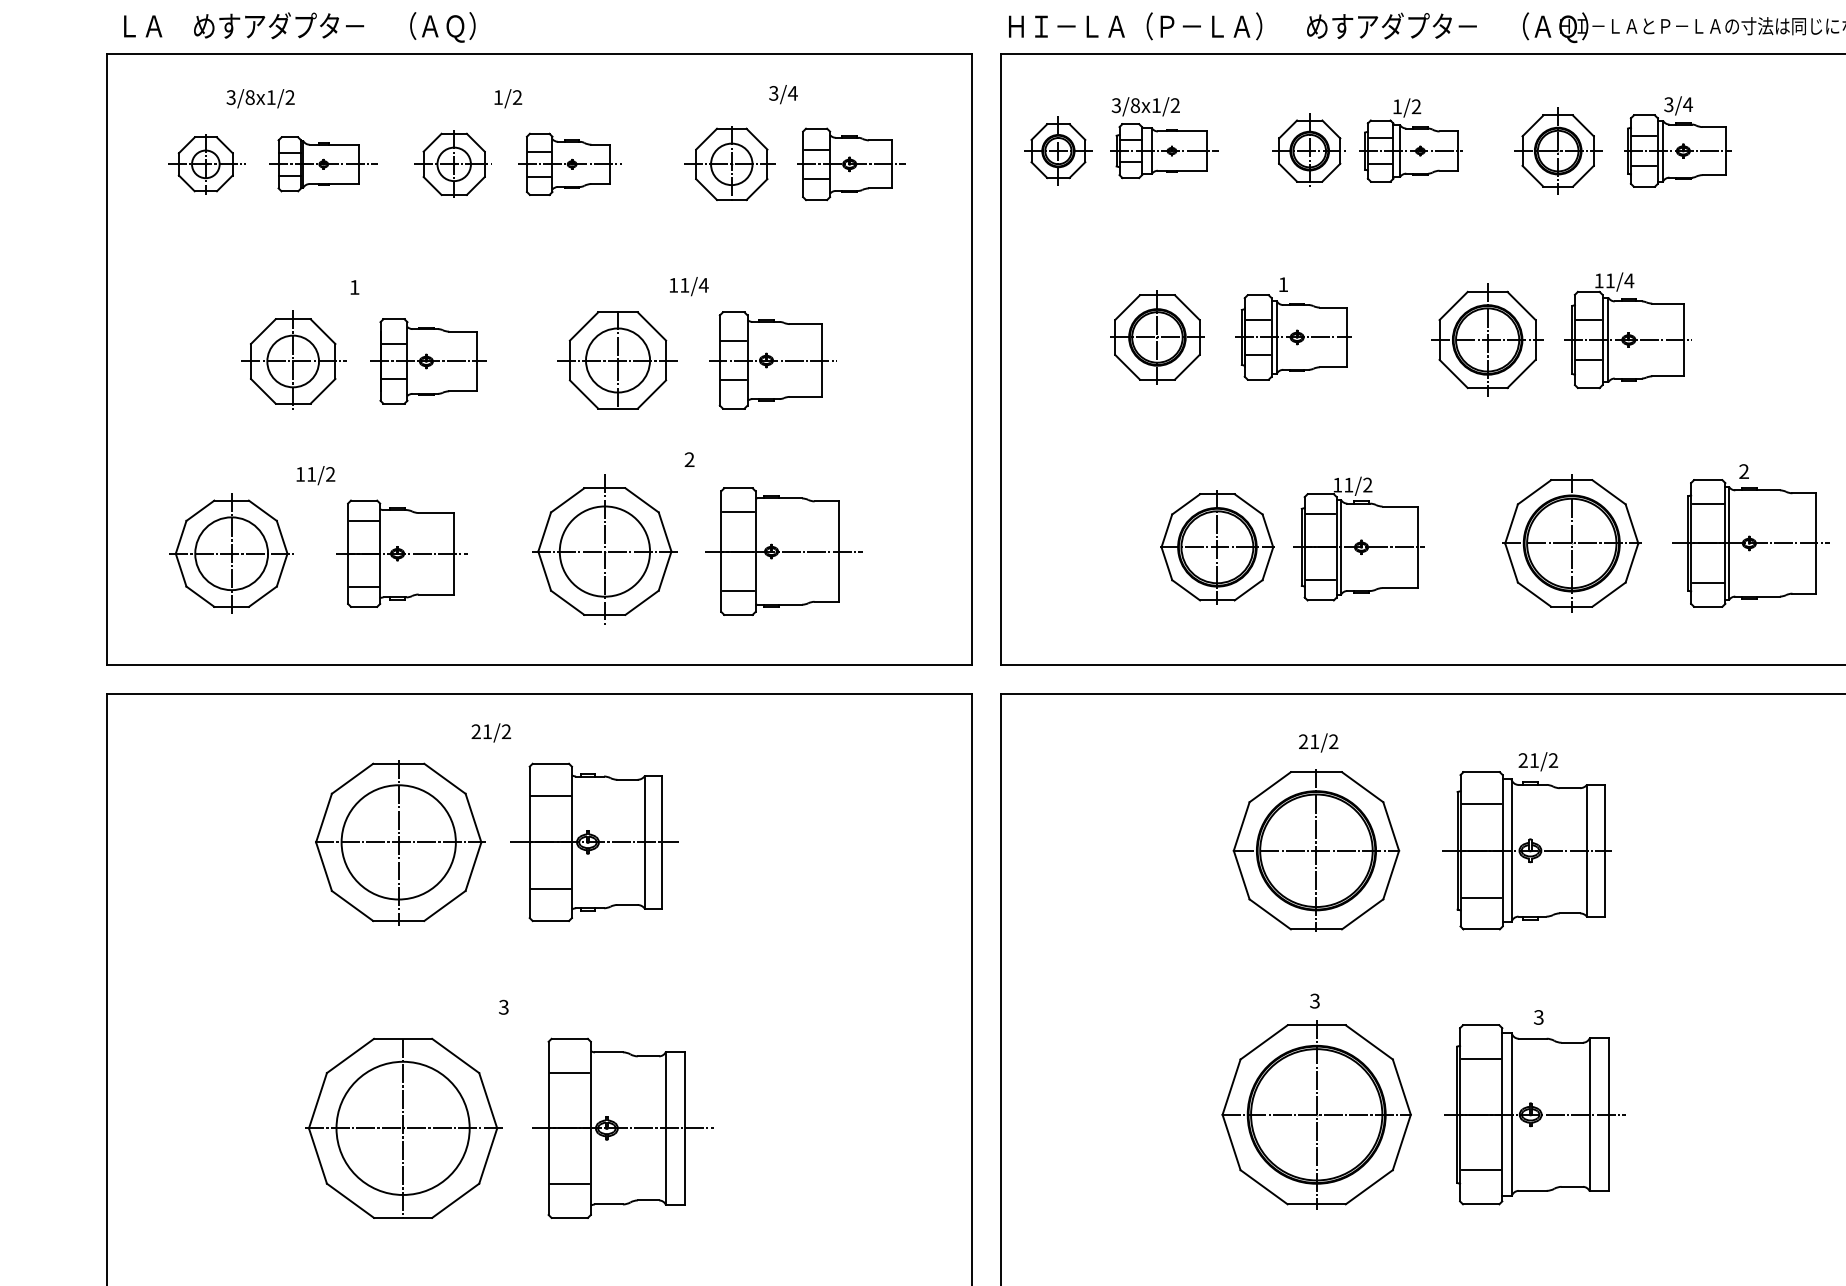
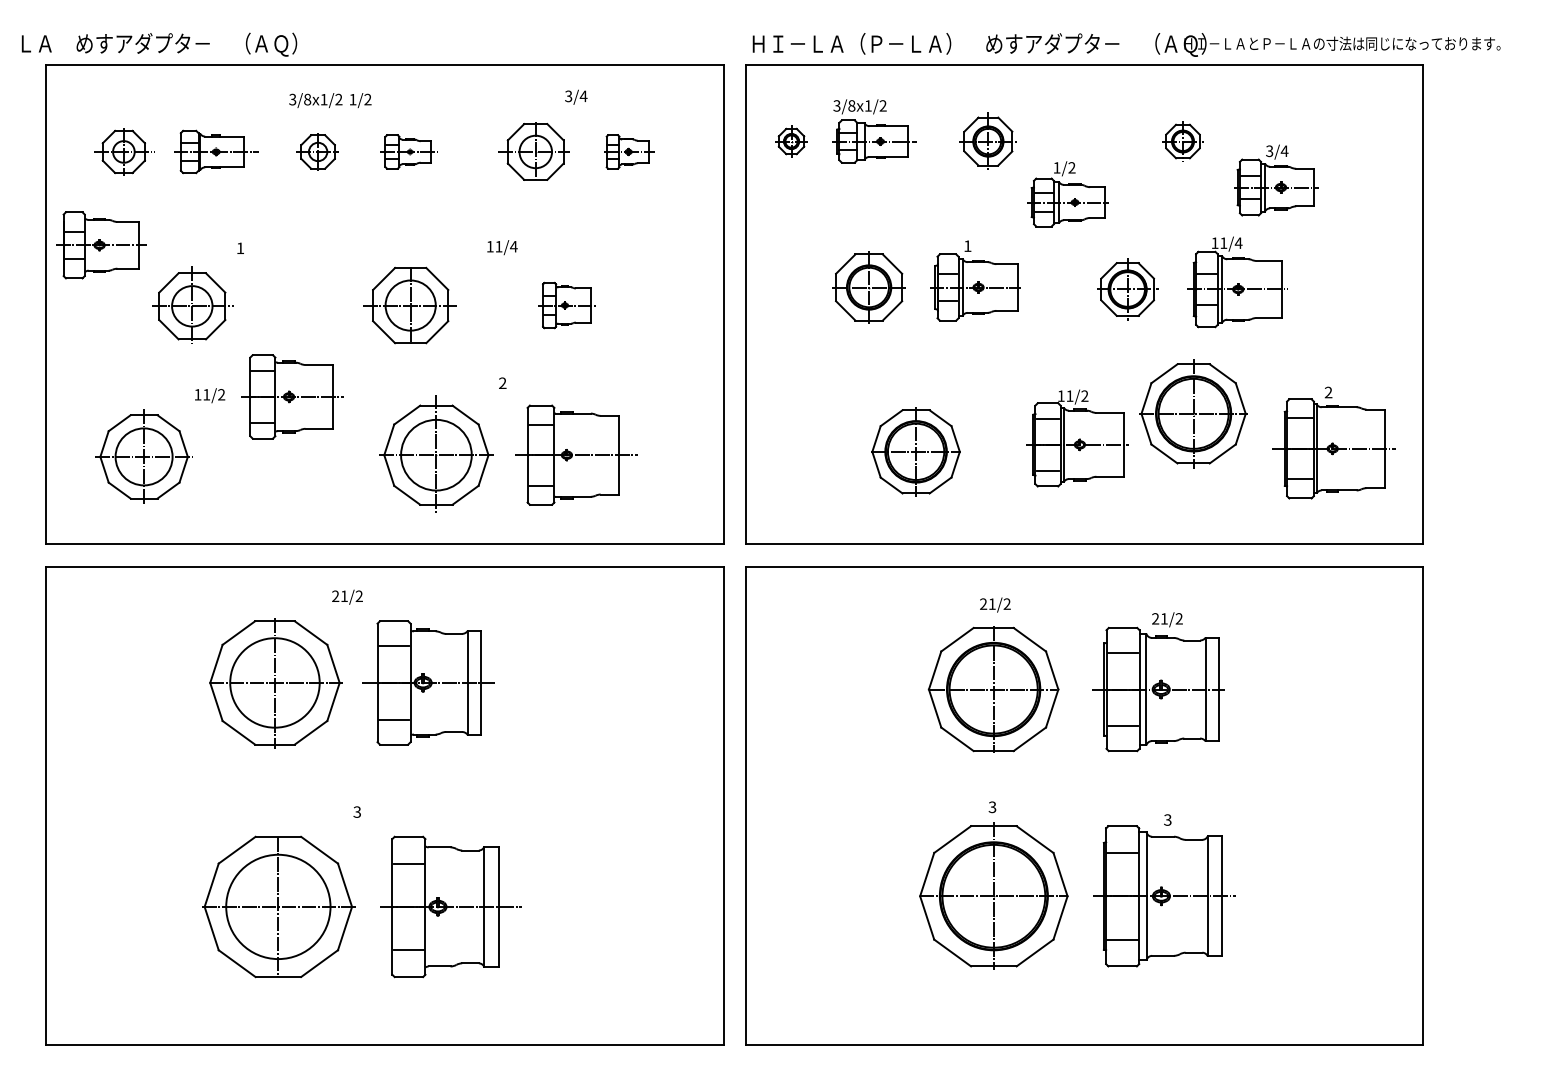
text: (299, 27) -> (159, 44), moved
text: (260, 98) -> (315, 100), moved
part: (1410, 140) -> (1067, 194), moved
part: (1677, 142) -> (1276, 180), moved
part: (1058, 151) -> (791, 141), size x0.6
part: (1557, 151) -> (1182, 141), size x0.6
part: (453, 163) -> (317, 151), size x0.7
part: (569, 163) -> (408, 151), size x0.7
part: (851, 163) -> (629, 151), size x0.6
part: (1487, 339) -> (1127, 289), size x0.7
part: (616, 360) -> (409, 305), moved
part: (772, 360) -> (567, 305), size x0.6
part: (428, 361) -> (101, 245), moved
part: (1358, 539) -> (1077, 438), moved
part: (1571, 543) -> (1193, 413), moved
part: (401, 553) -> (292, 396), moved

